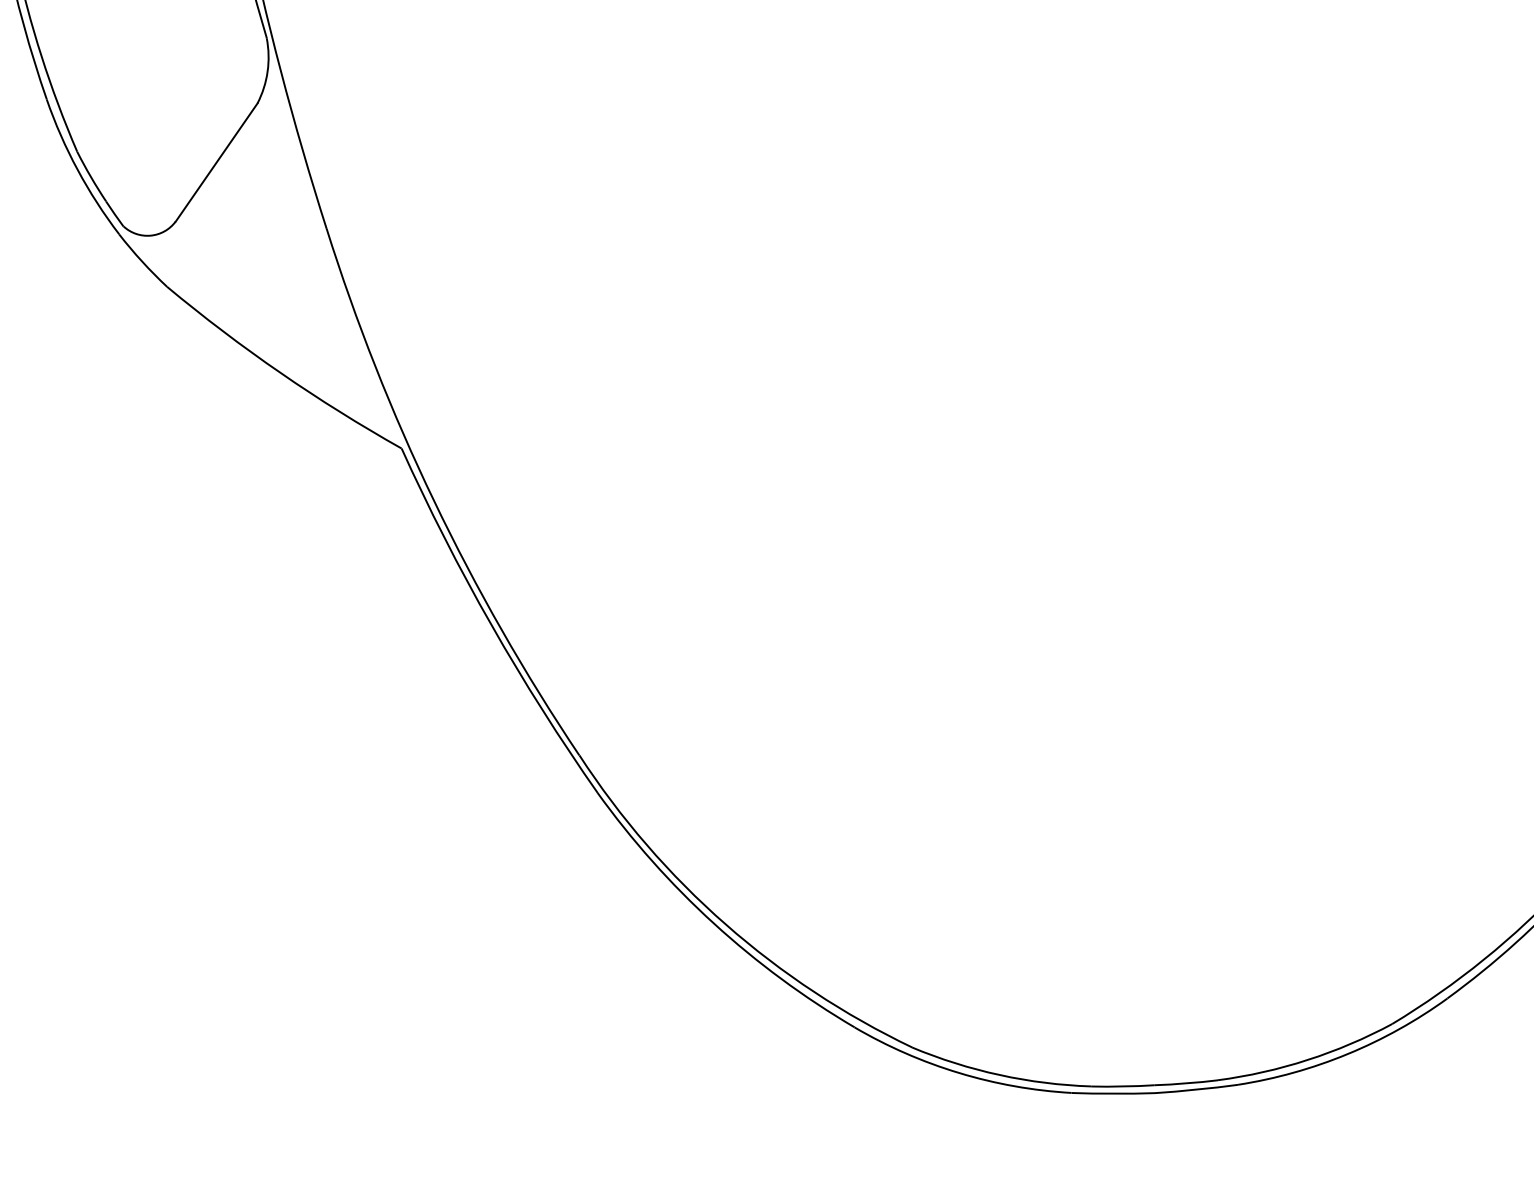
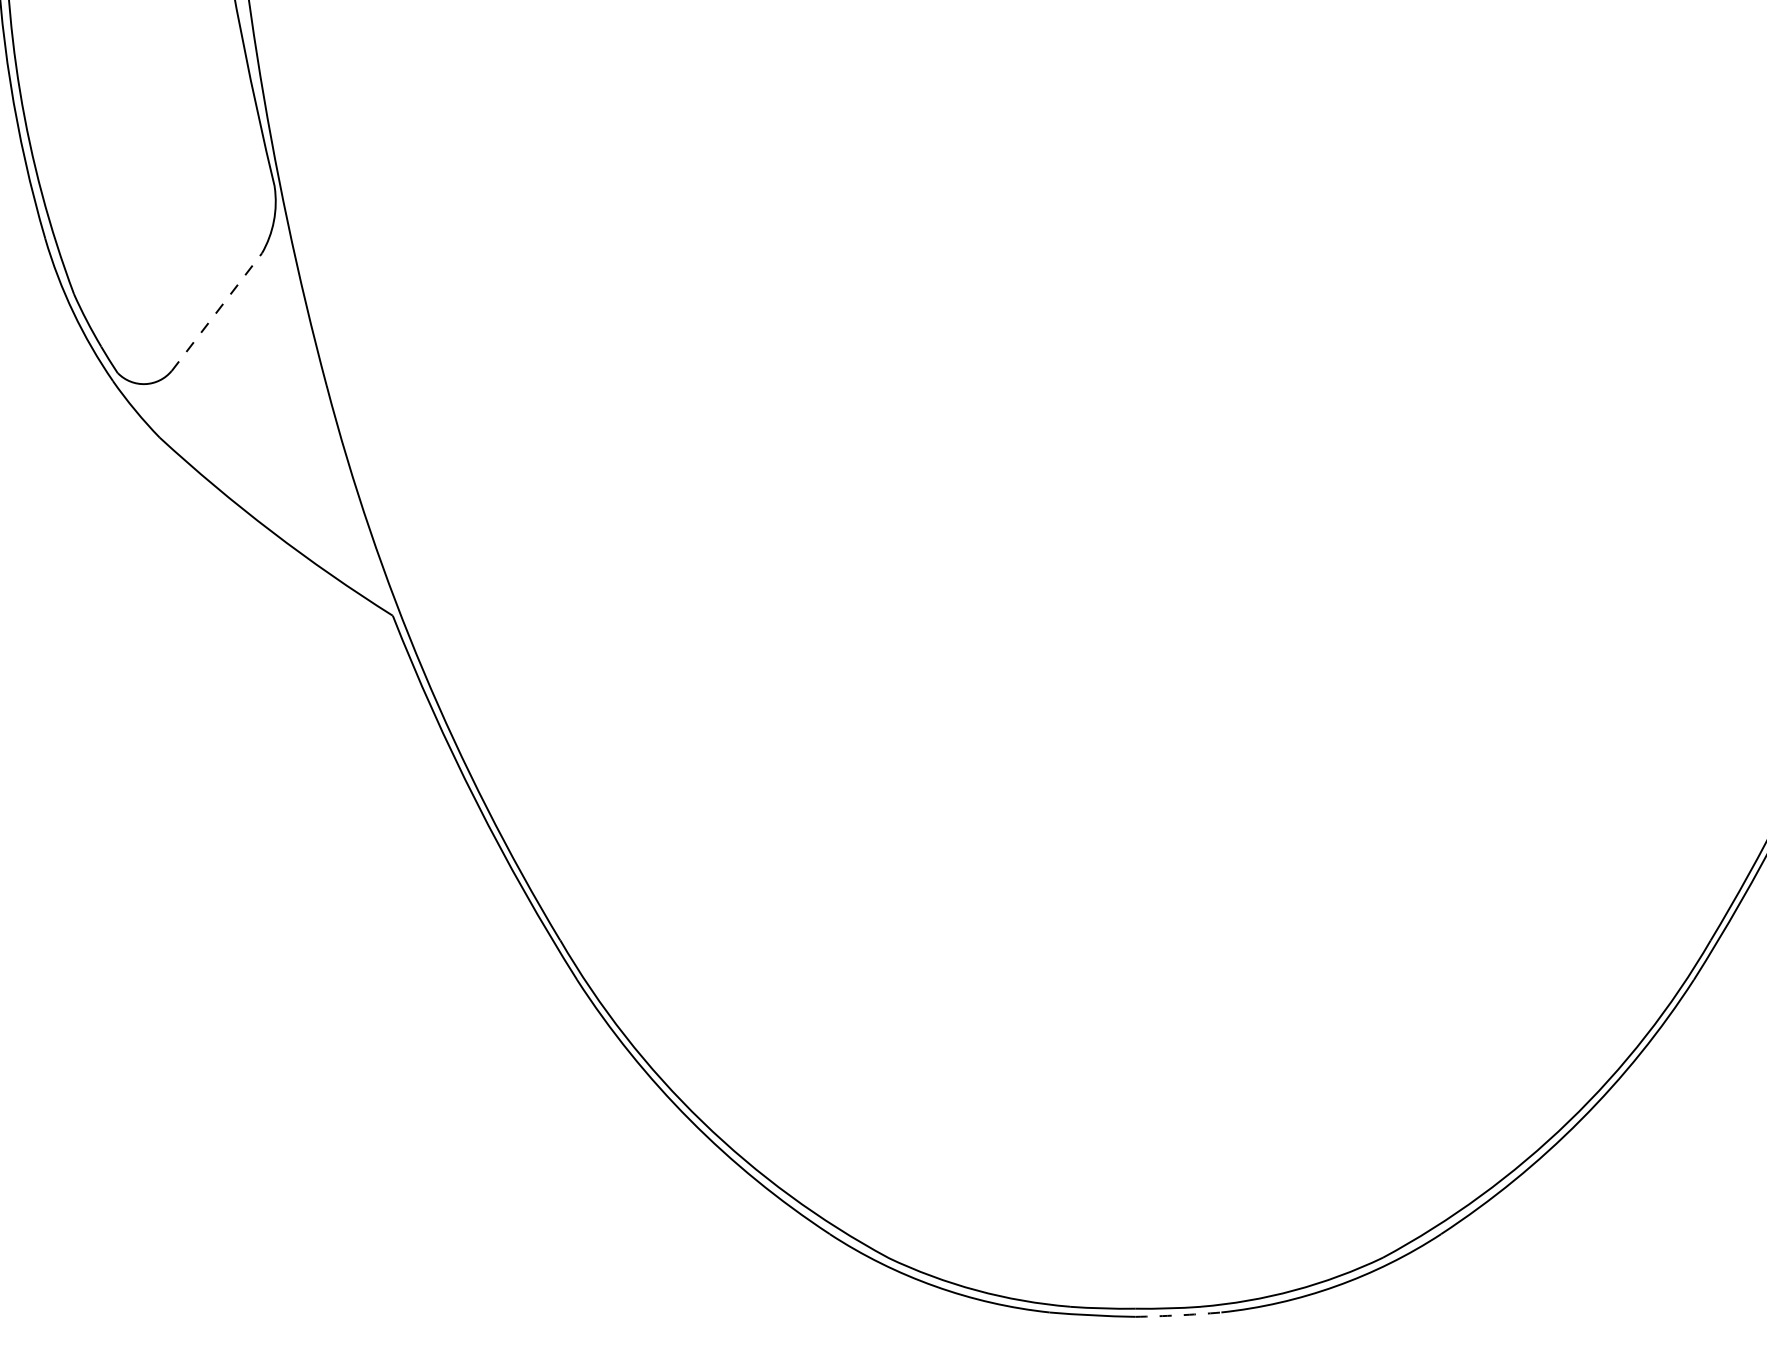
line: (217, 161) -> (217, 311), solid -> dashed
arc: (1196, 1089) -> (1178, 1315), solid -> dashed

